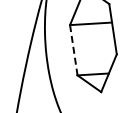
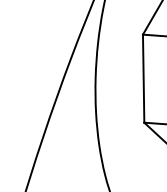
line: (73, 50) -> (143, 79), dashed -> solid

